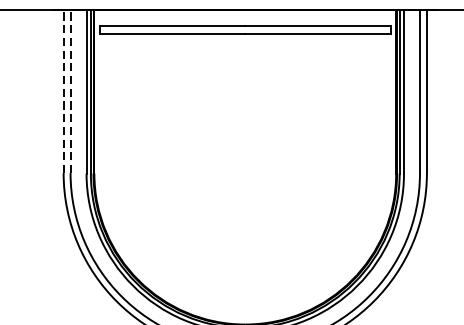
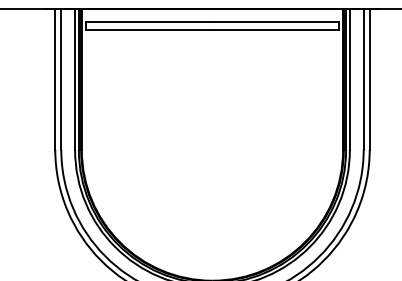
line: (63, 90) -> (55, 78), dashed -> solid
line: (70, 90) -> (61, 78), dashed -> solid

